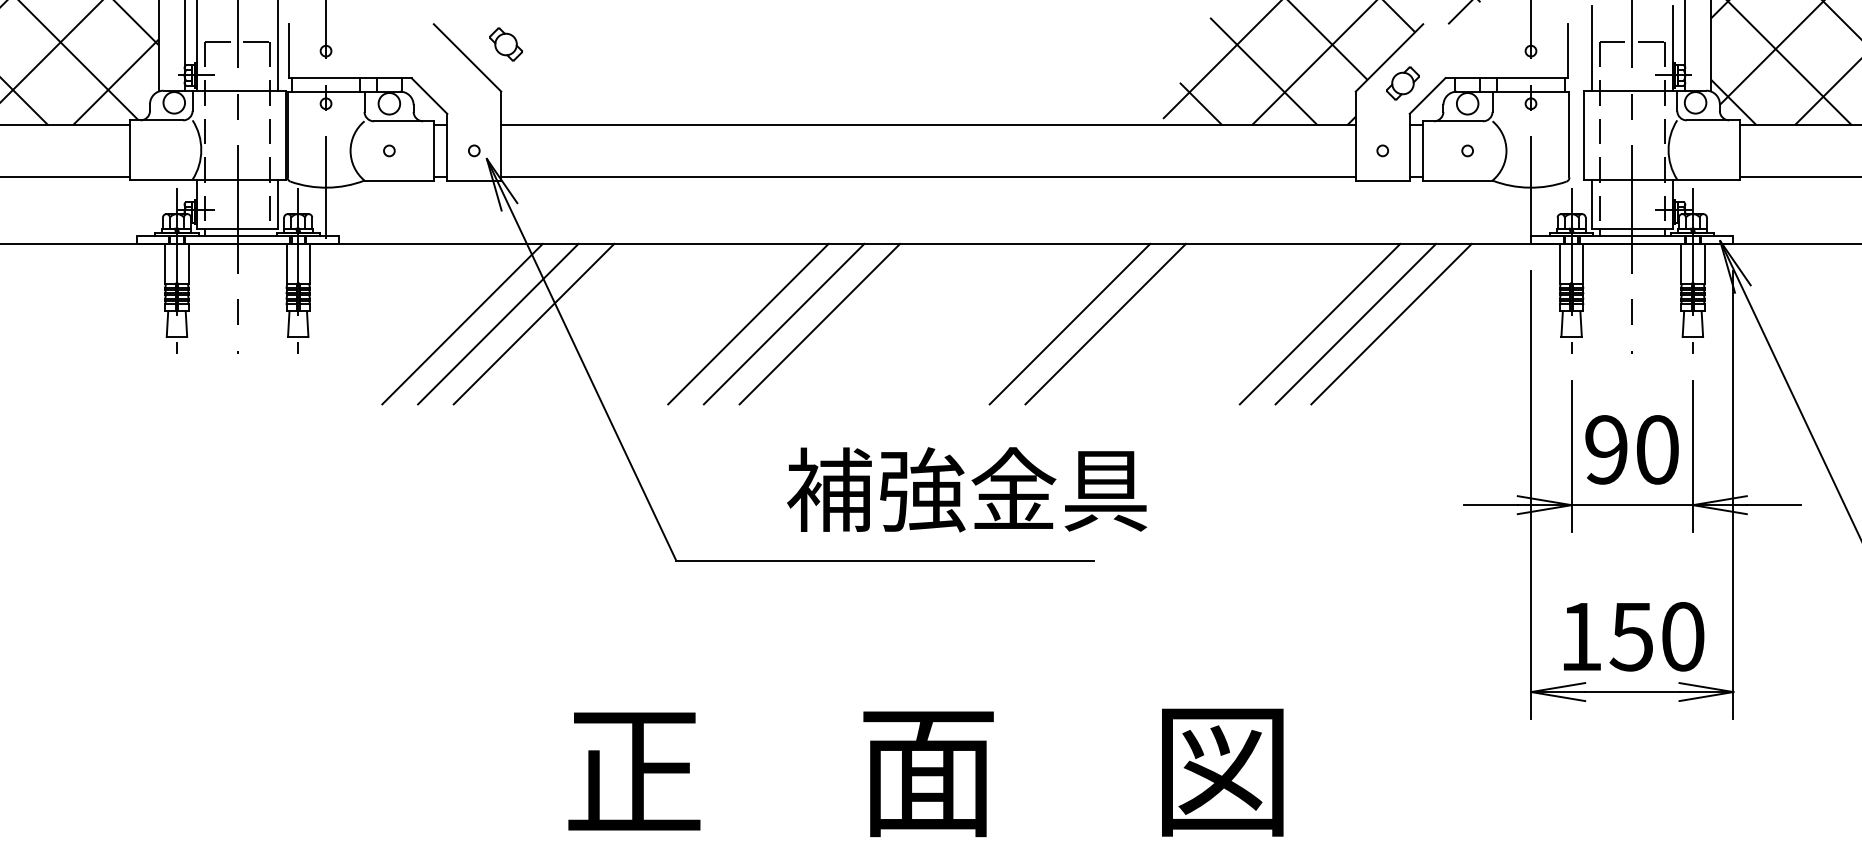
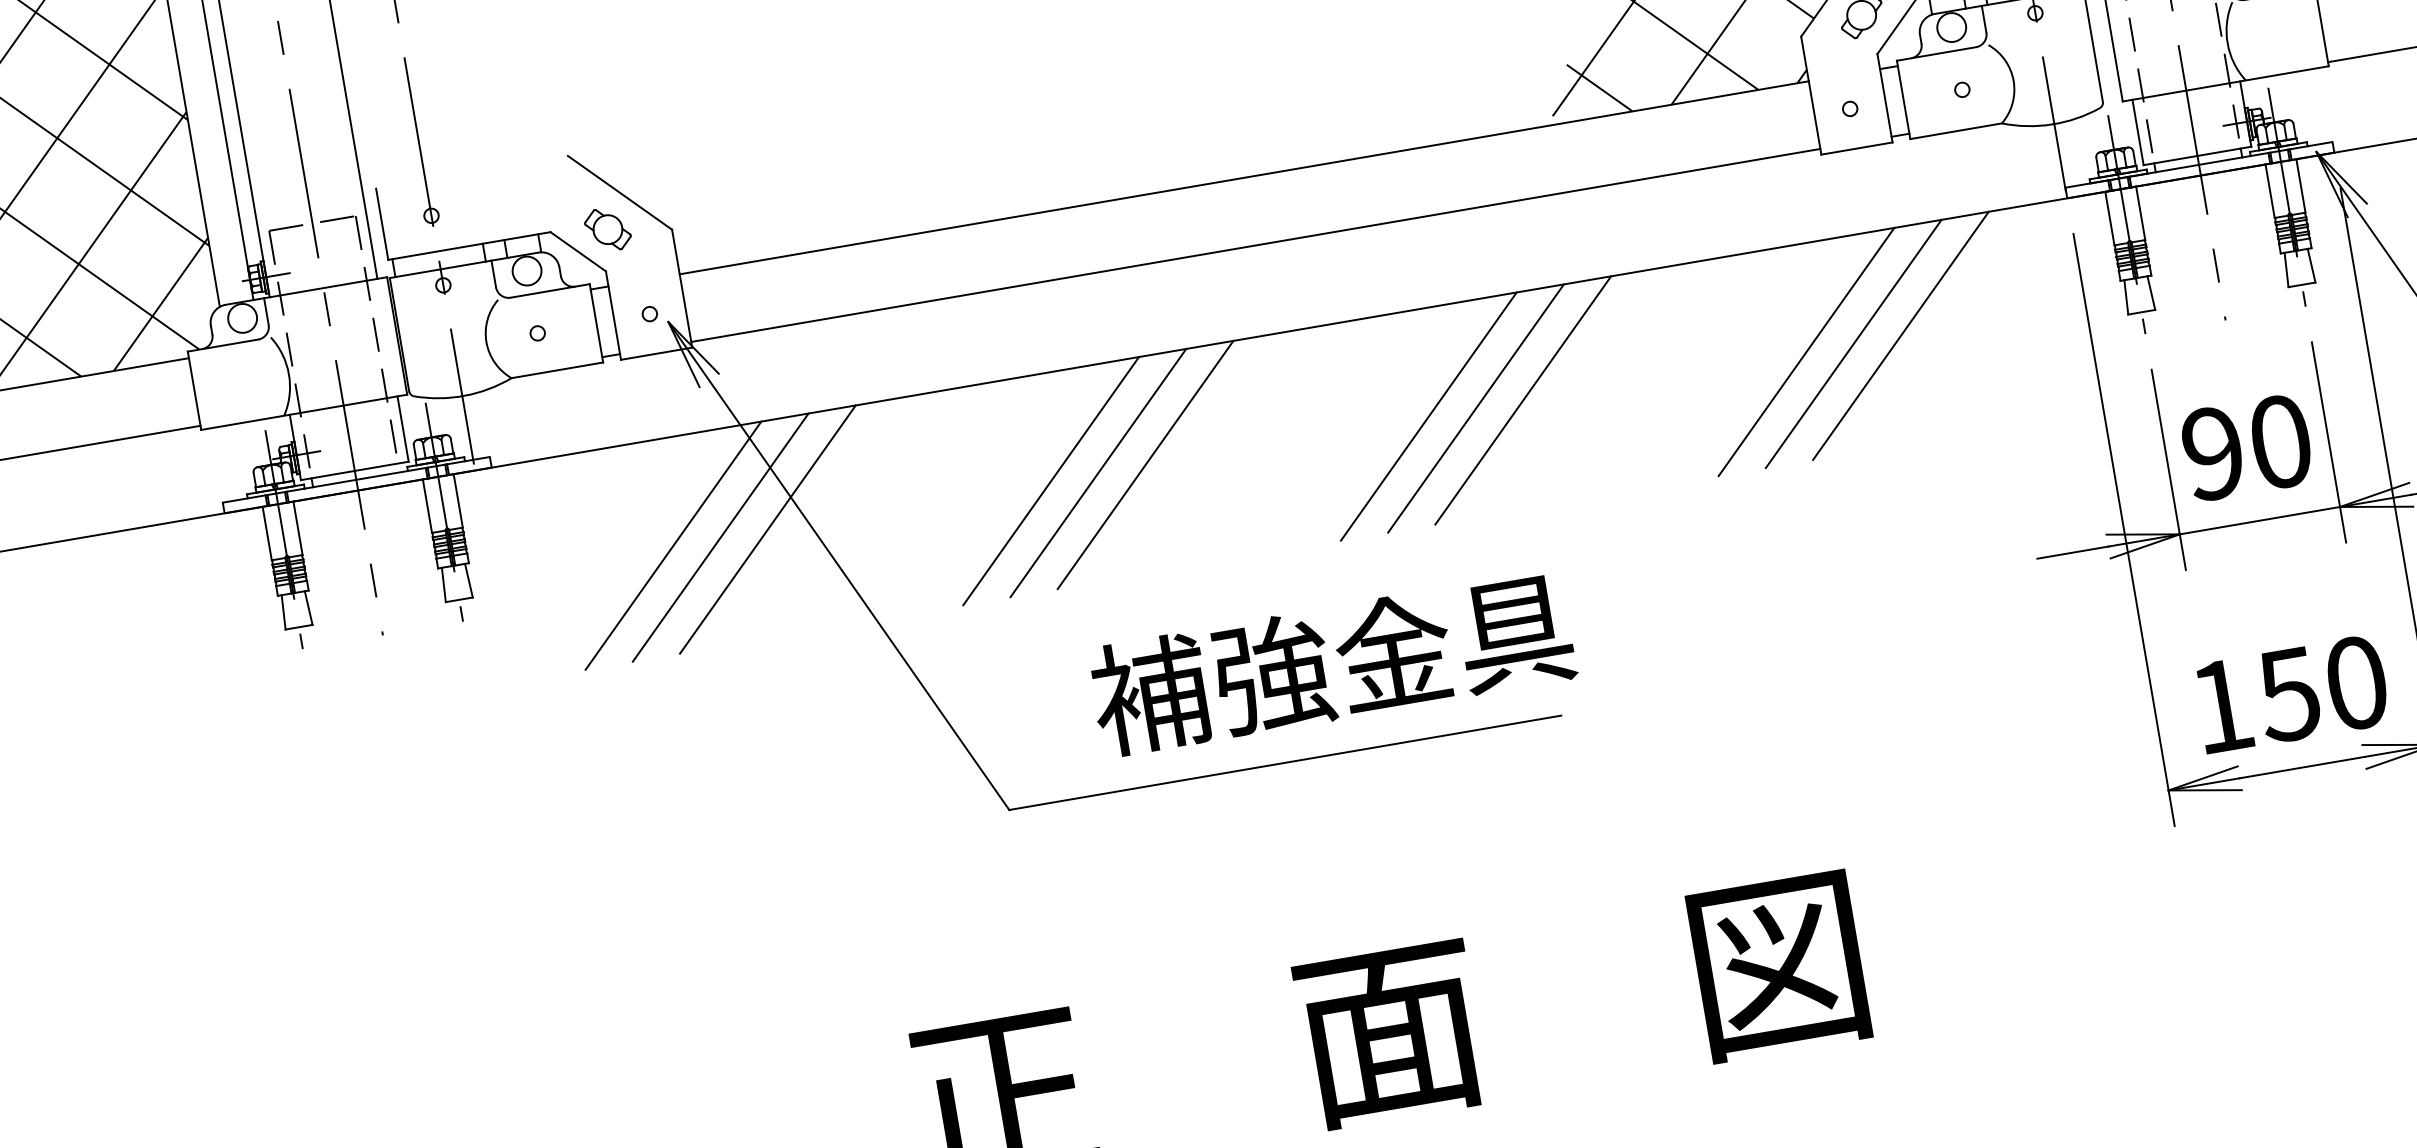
part: (505, 44) -> (607, 229), moved
line: (1034, 323) -> (1429, 415), added
text: (967, 489) -> (1332, 663), moved

